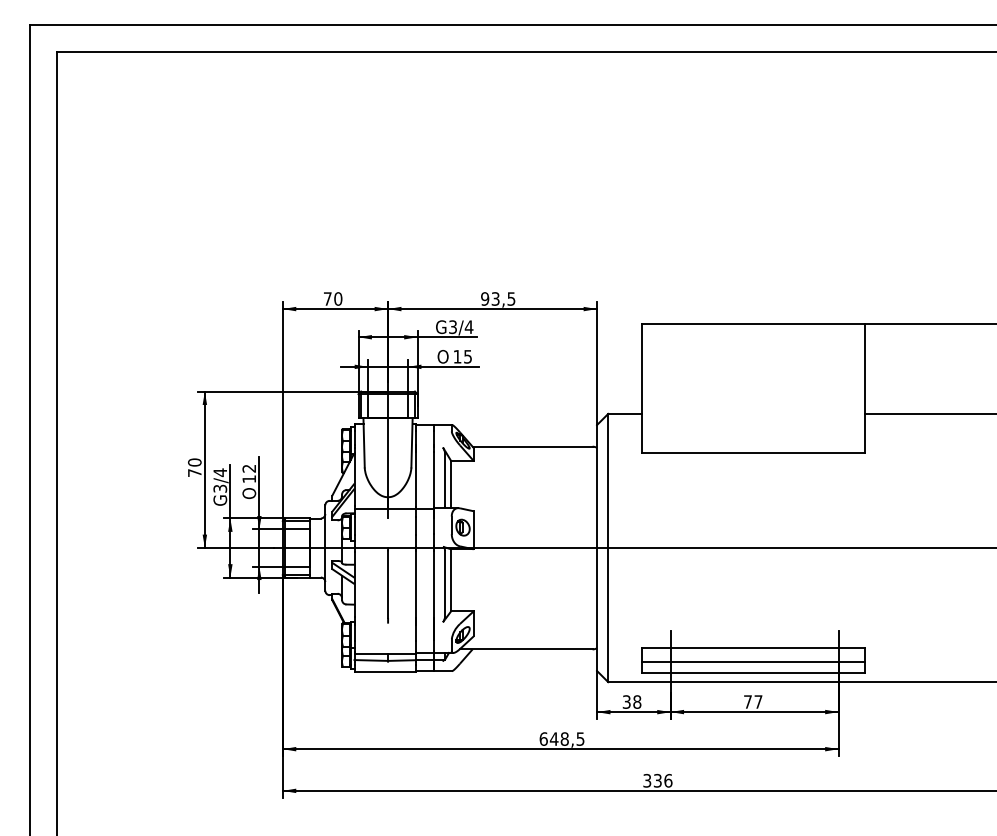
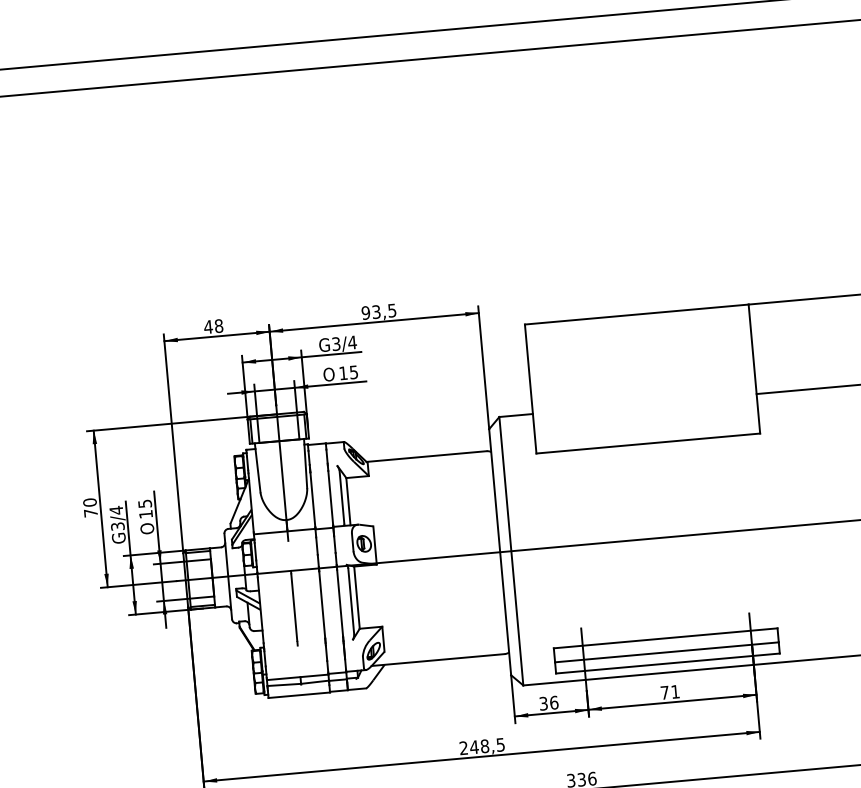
text: (332, 298) -> (213, 326), 70 -> 48
text: (249, 468) -> (145, 503), 12 -> 15
text: (637, 701) -> (554, 702), 38 -> 36
text: (758, 701) -> (675, 691), 77 -> 71
text: (543, 738) -> (463, 747), 648,5 -> 248,5

